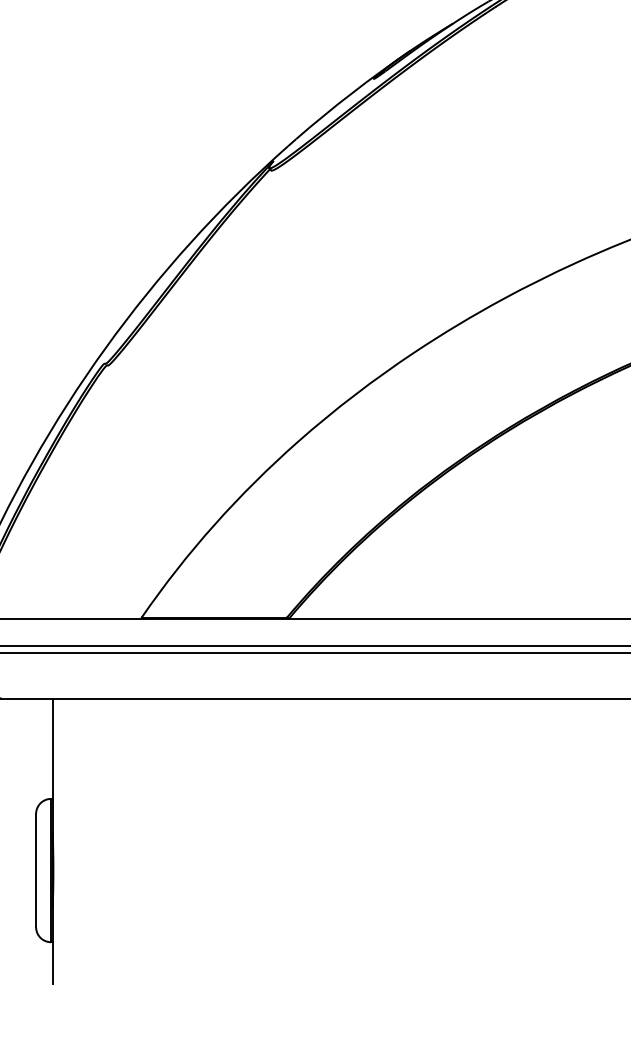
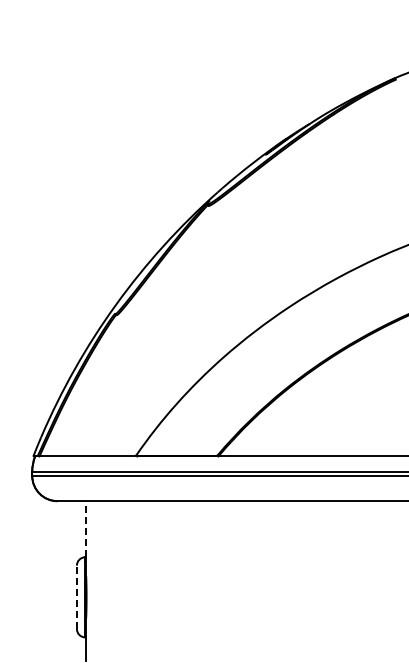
line: (53, 747) -> (86, 528), solid -> dashed
line: (35, 870) -> (76, 597), solid -> dashed

